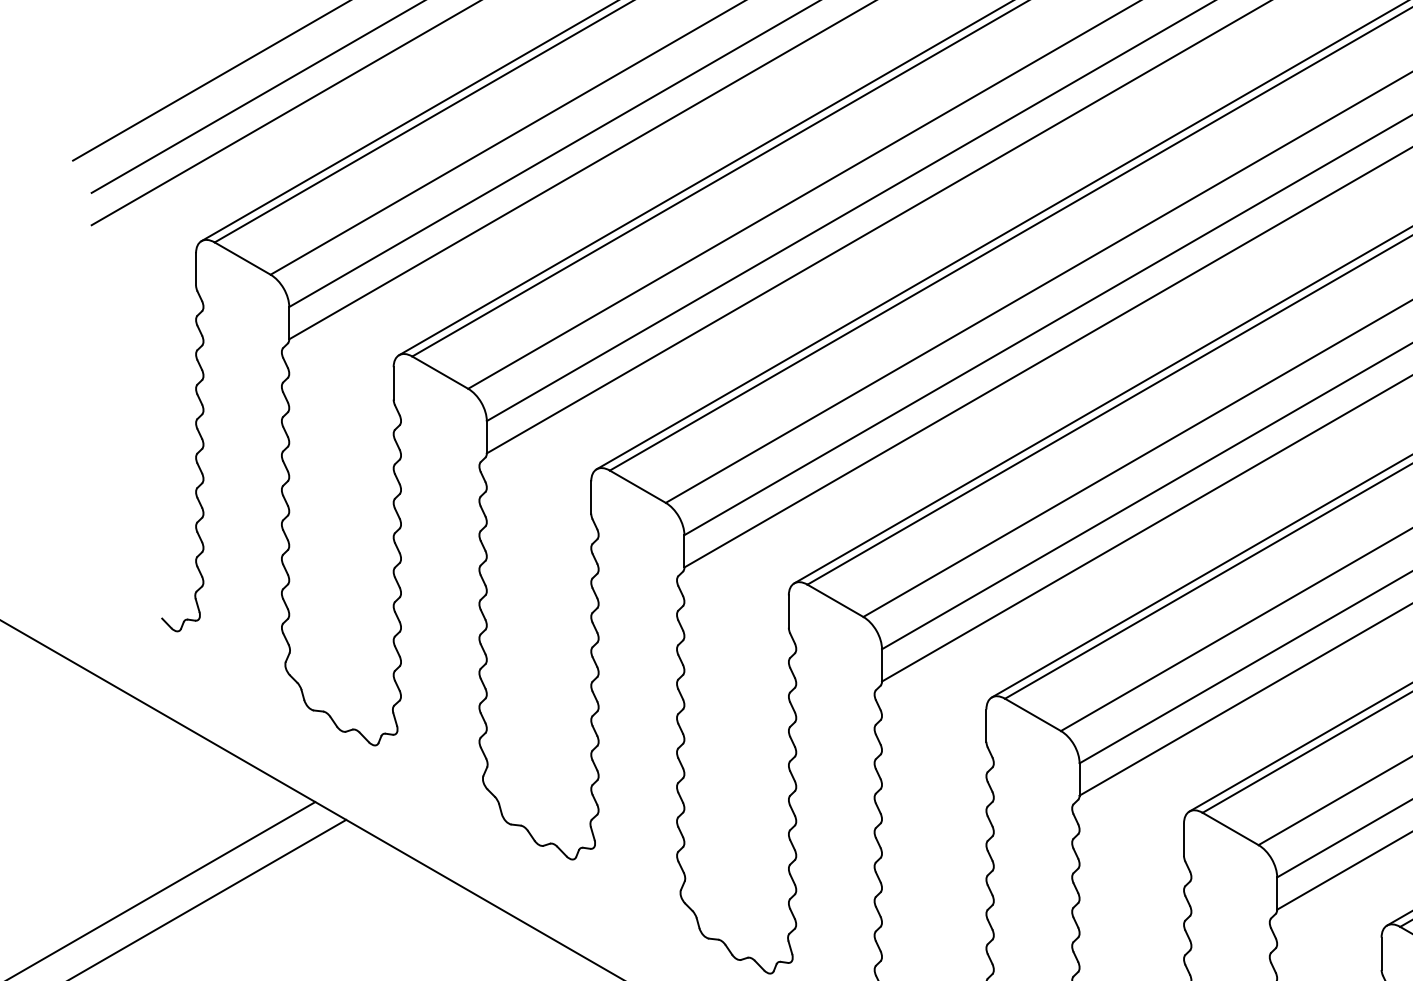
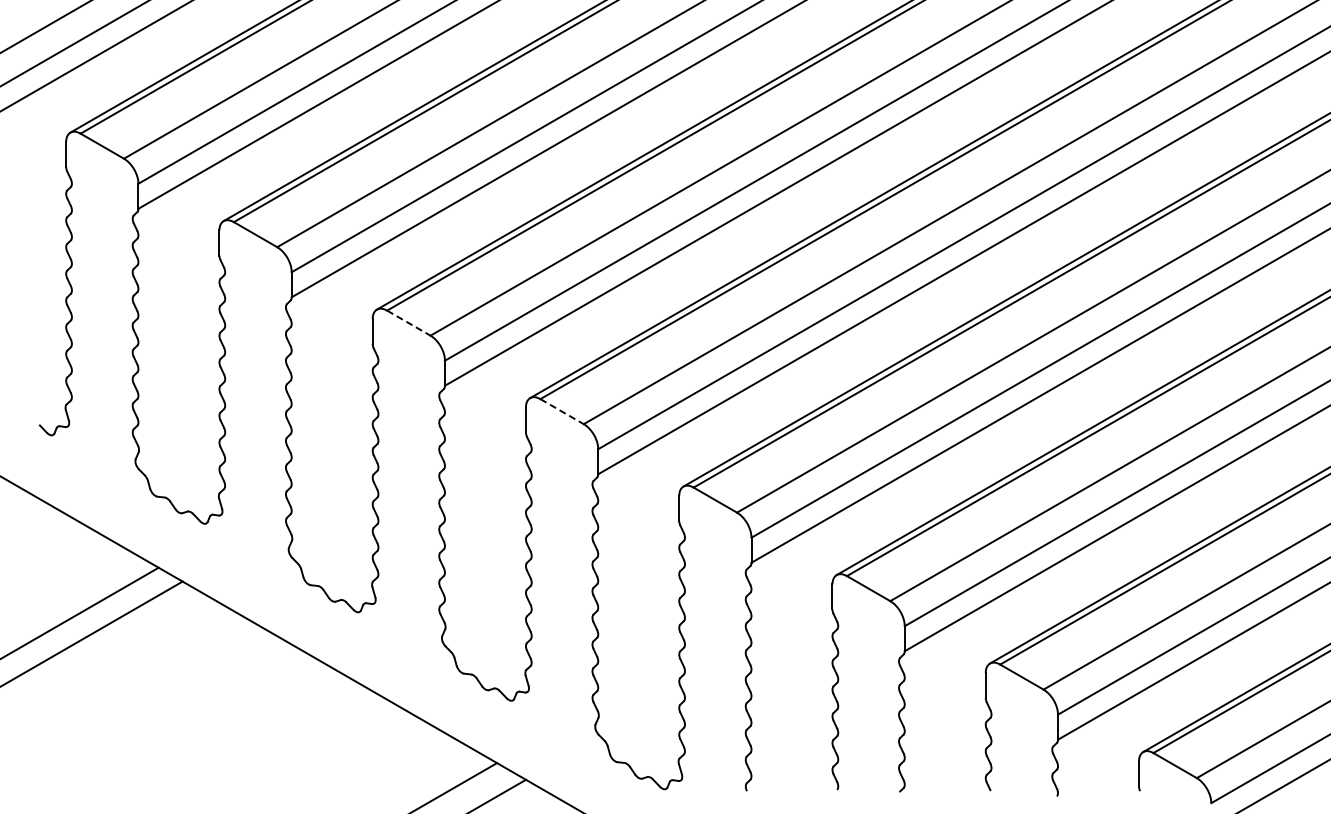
line: (638, 487) -> (409, 323), solid -> dashed
line: (835, 600) -> (562, 411), solid -> dashed

